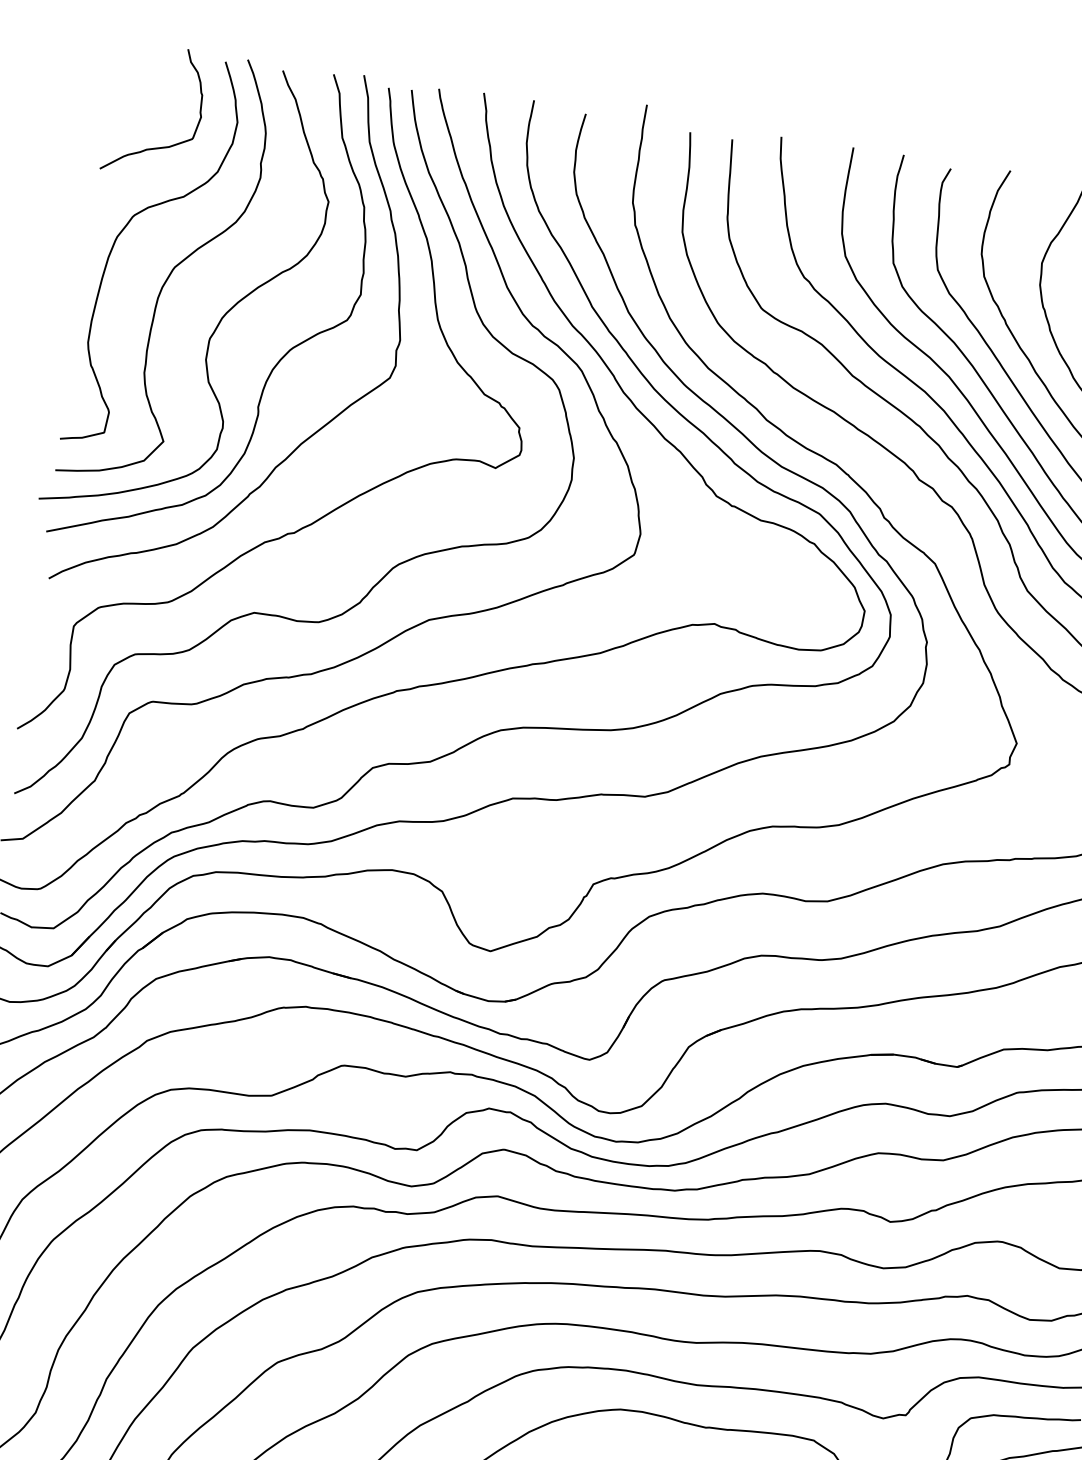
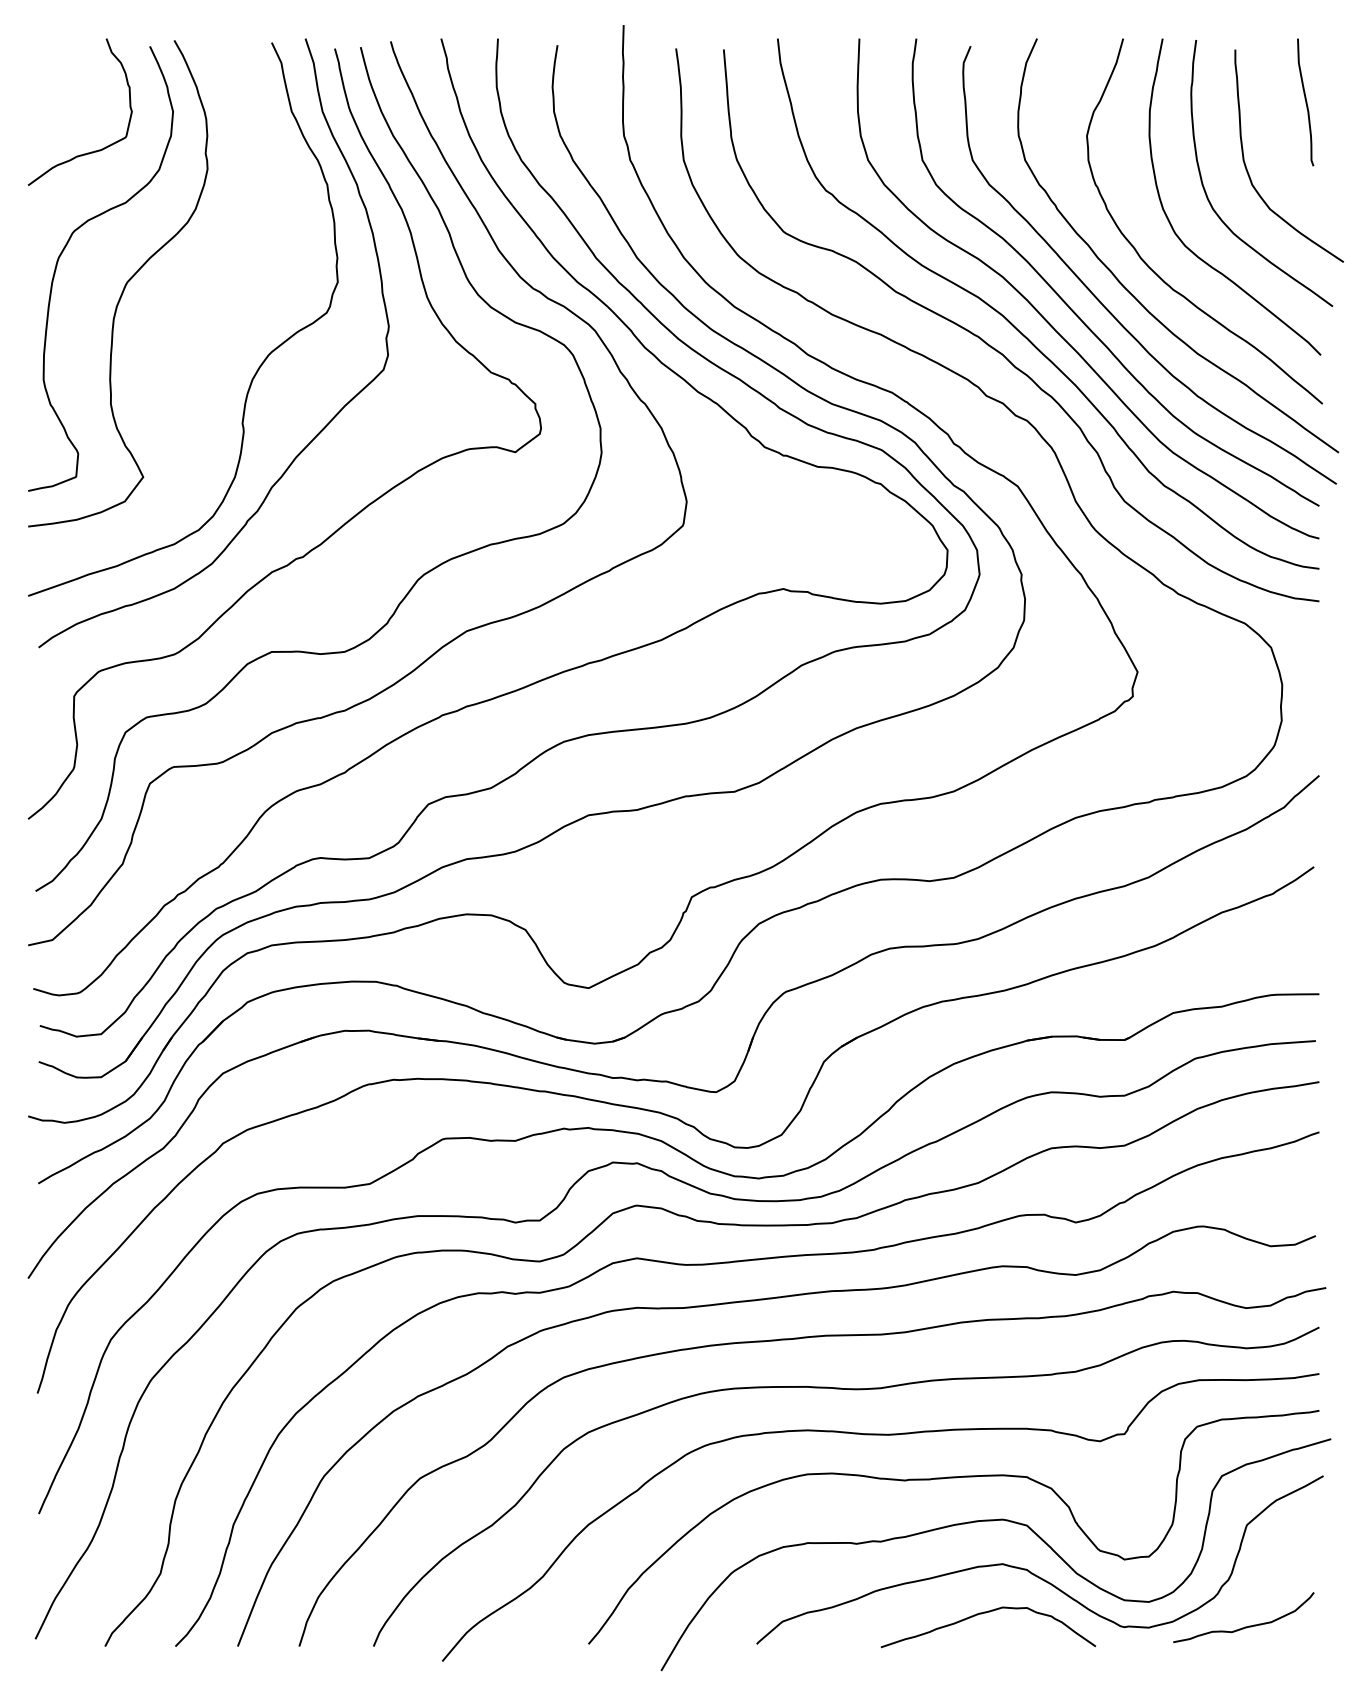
curve: (221, 316) -> (187, 329), removed

